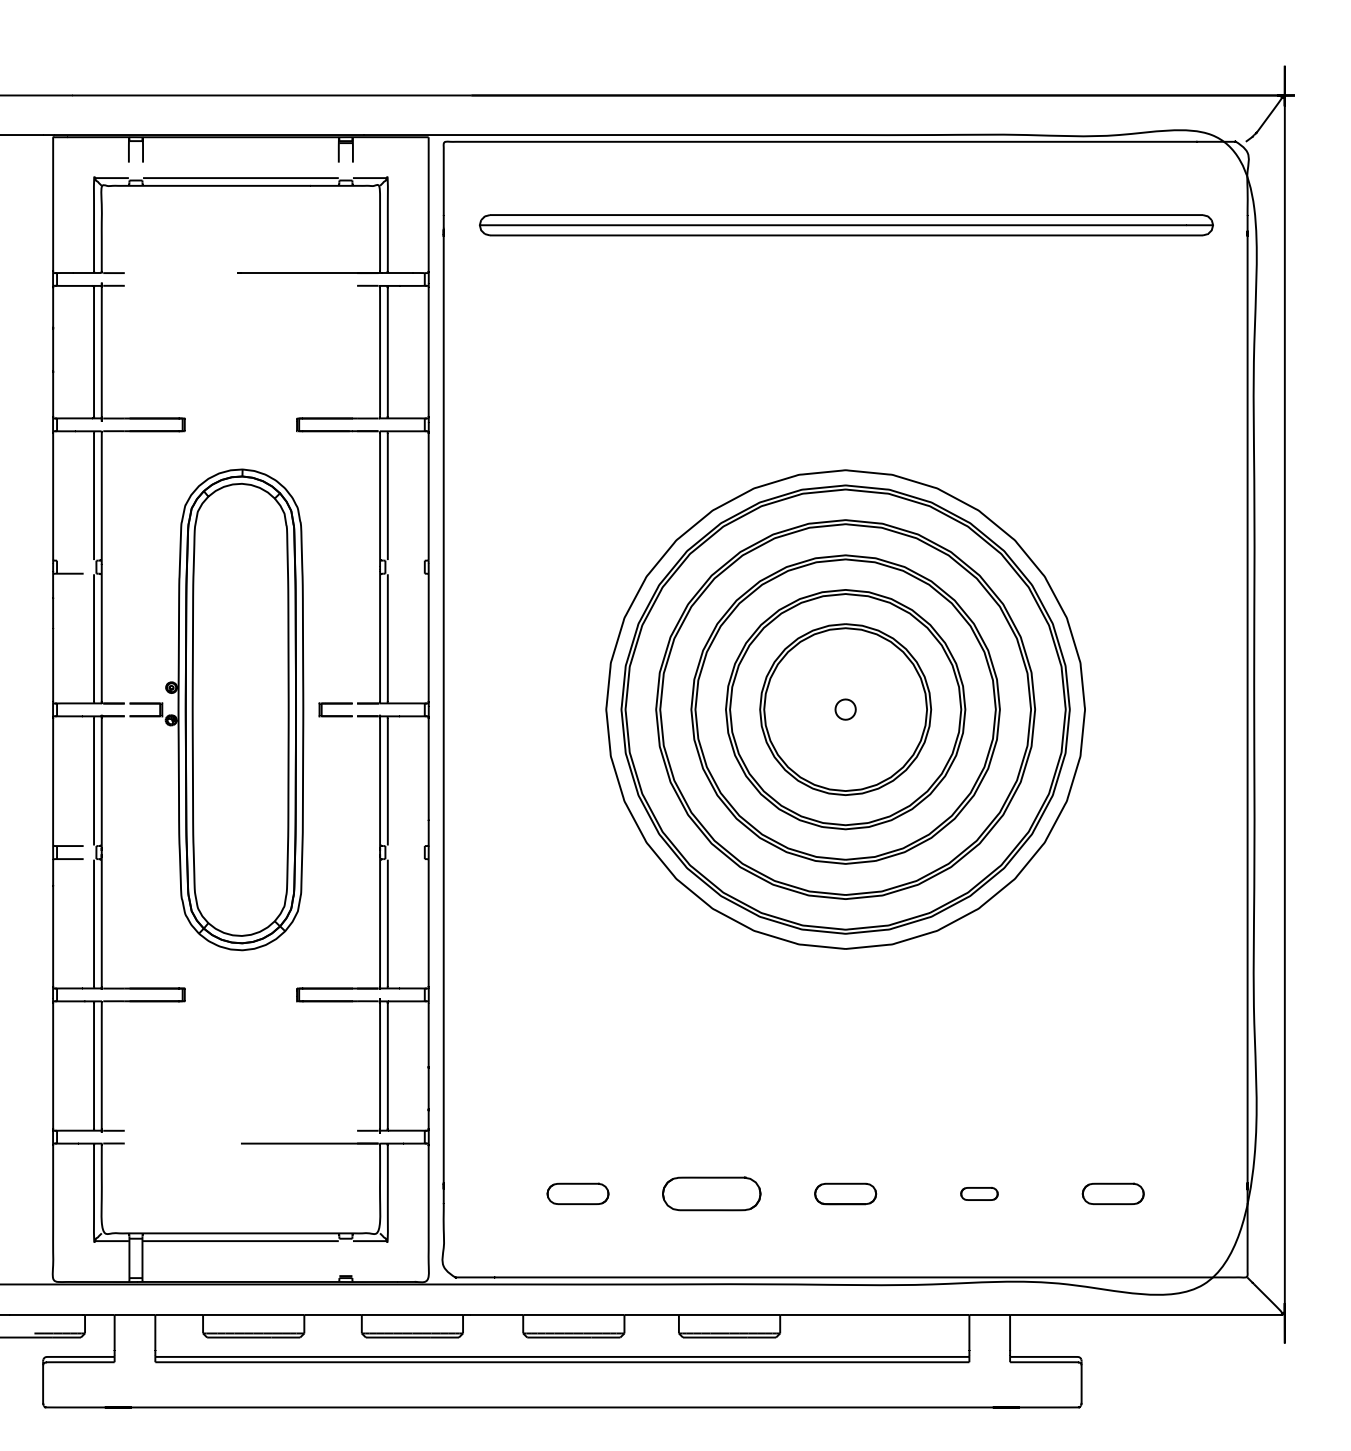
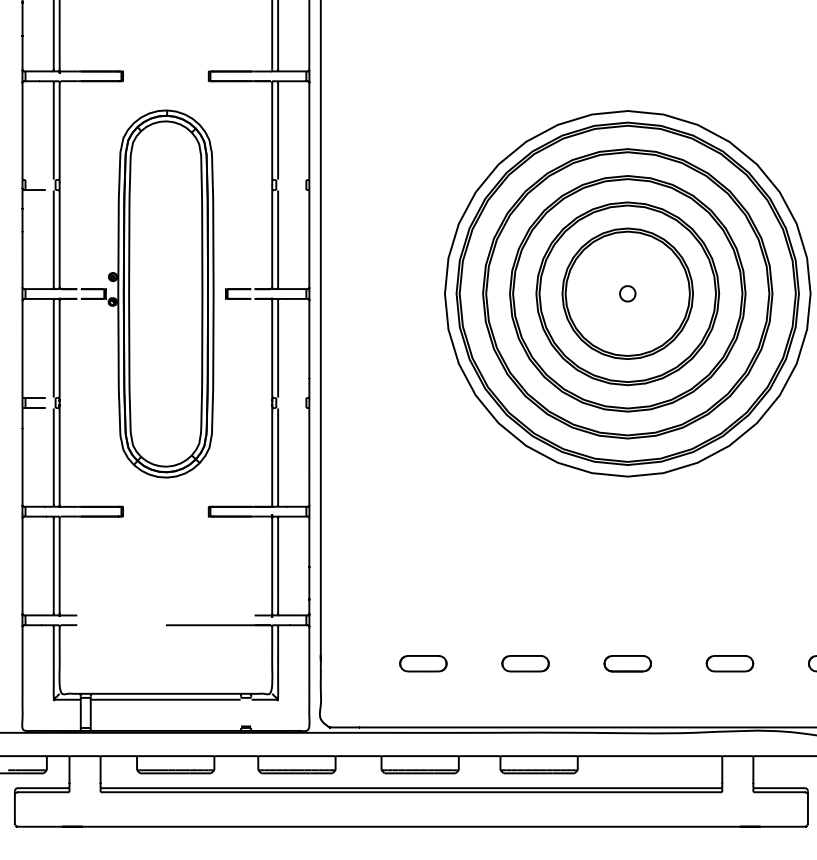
part: (711, 1193) -> (525, 663), size x0.62
part: (979, 1193) -> (729, 663), size x1.67

